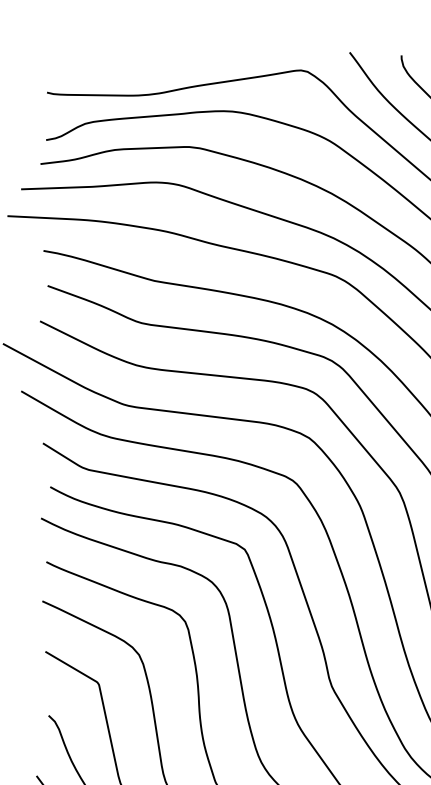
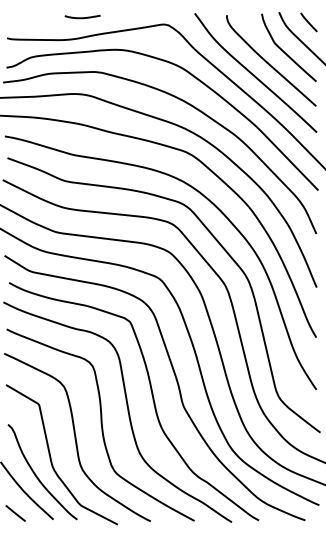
curve: (168, 59) -> (82, 17), added

